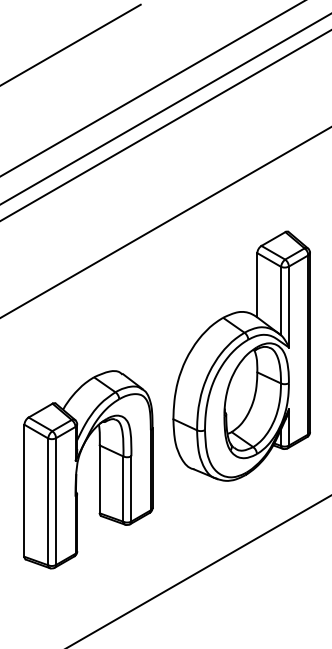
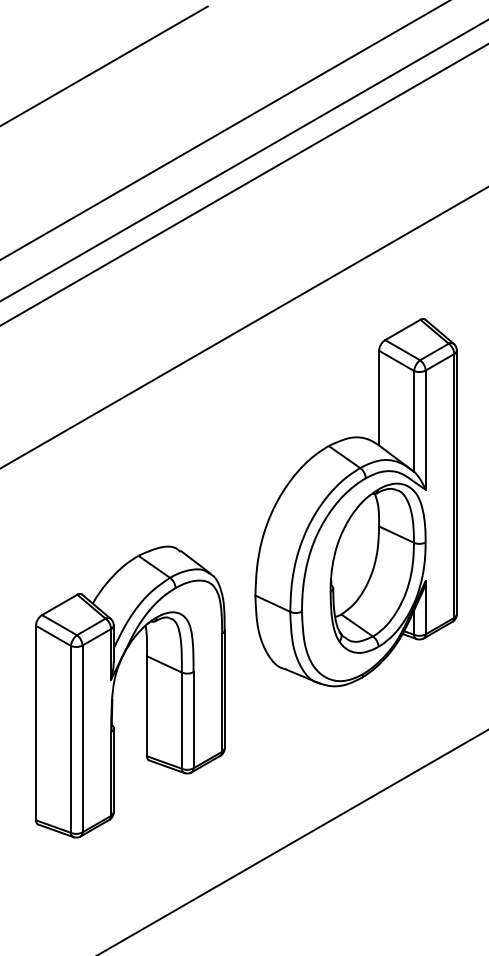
part: (241, 355) -> (355, 501), moved

